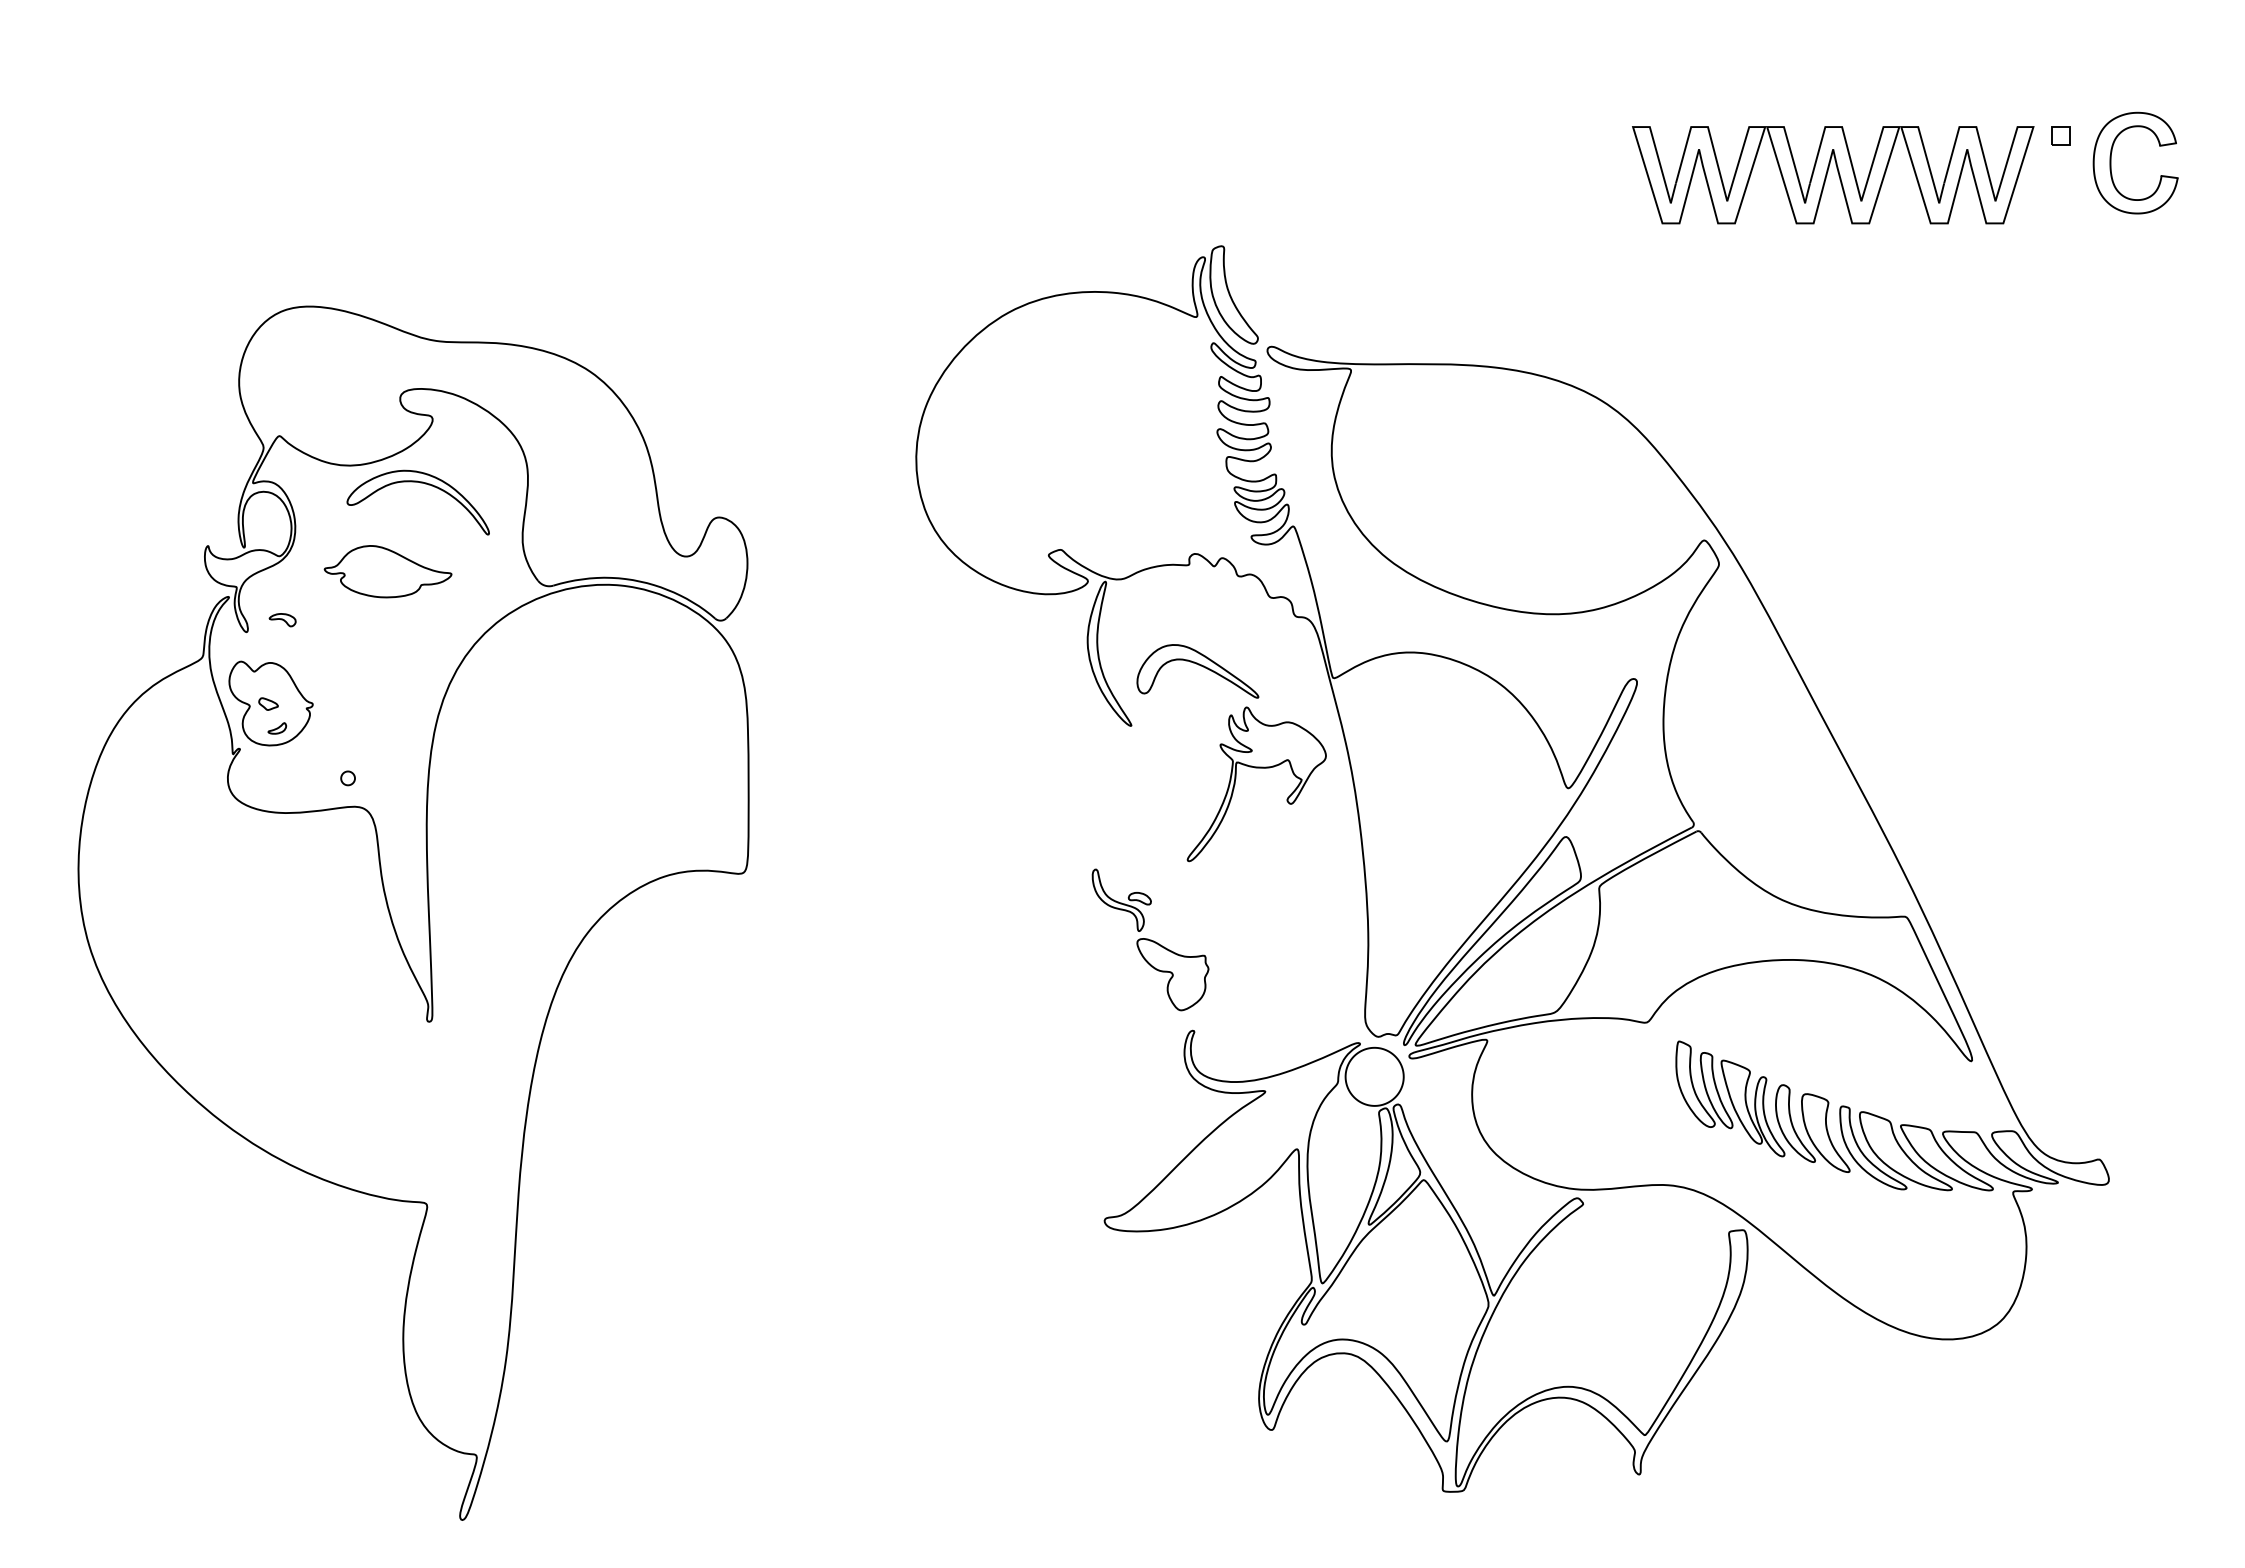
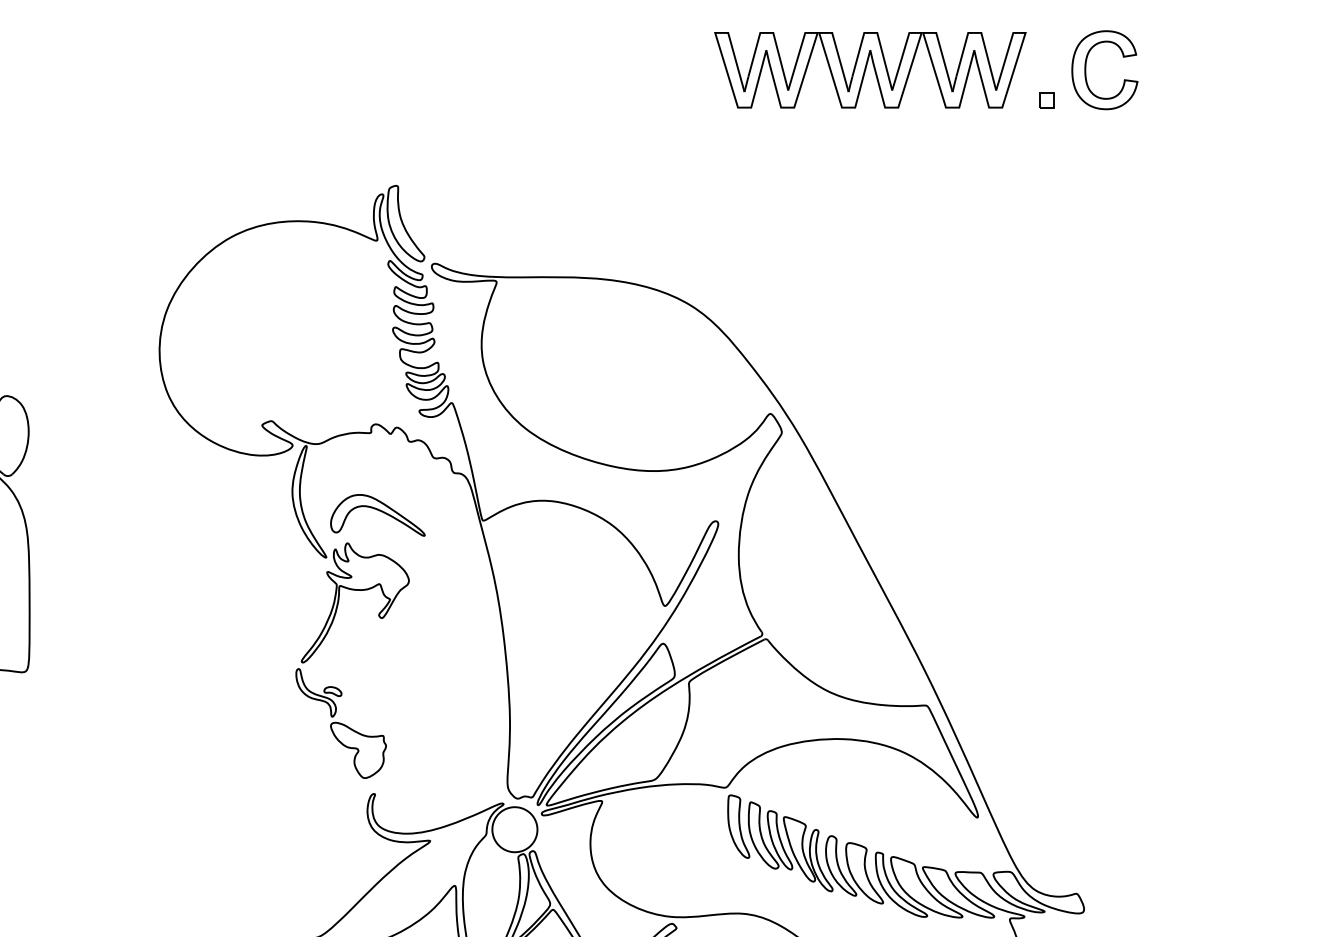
part: (2111, 162) -> (1086, 69), moved
part: (1833, 175) -> (870, 70), moved
part: (1256, 768) -> (355, 590), moved
part: (1662, 1072) -> (738, 826), added

